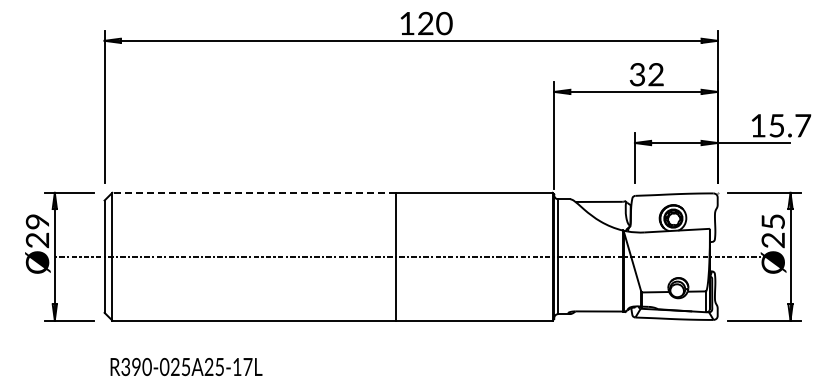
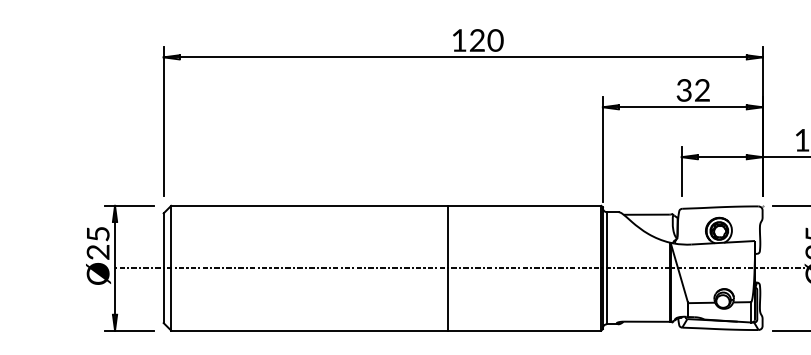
line: (254, 192) -> (310, 205), dashed -> solid
text: (37, 221) -> (98, 233), Ø29 -> Ø25

